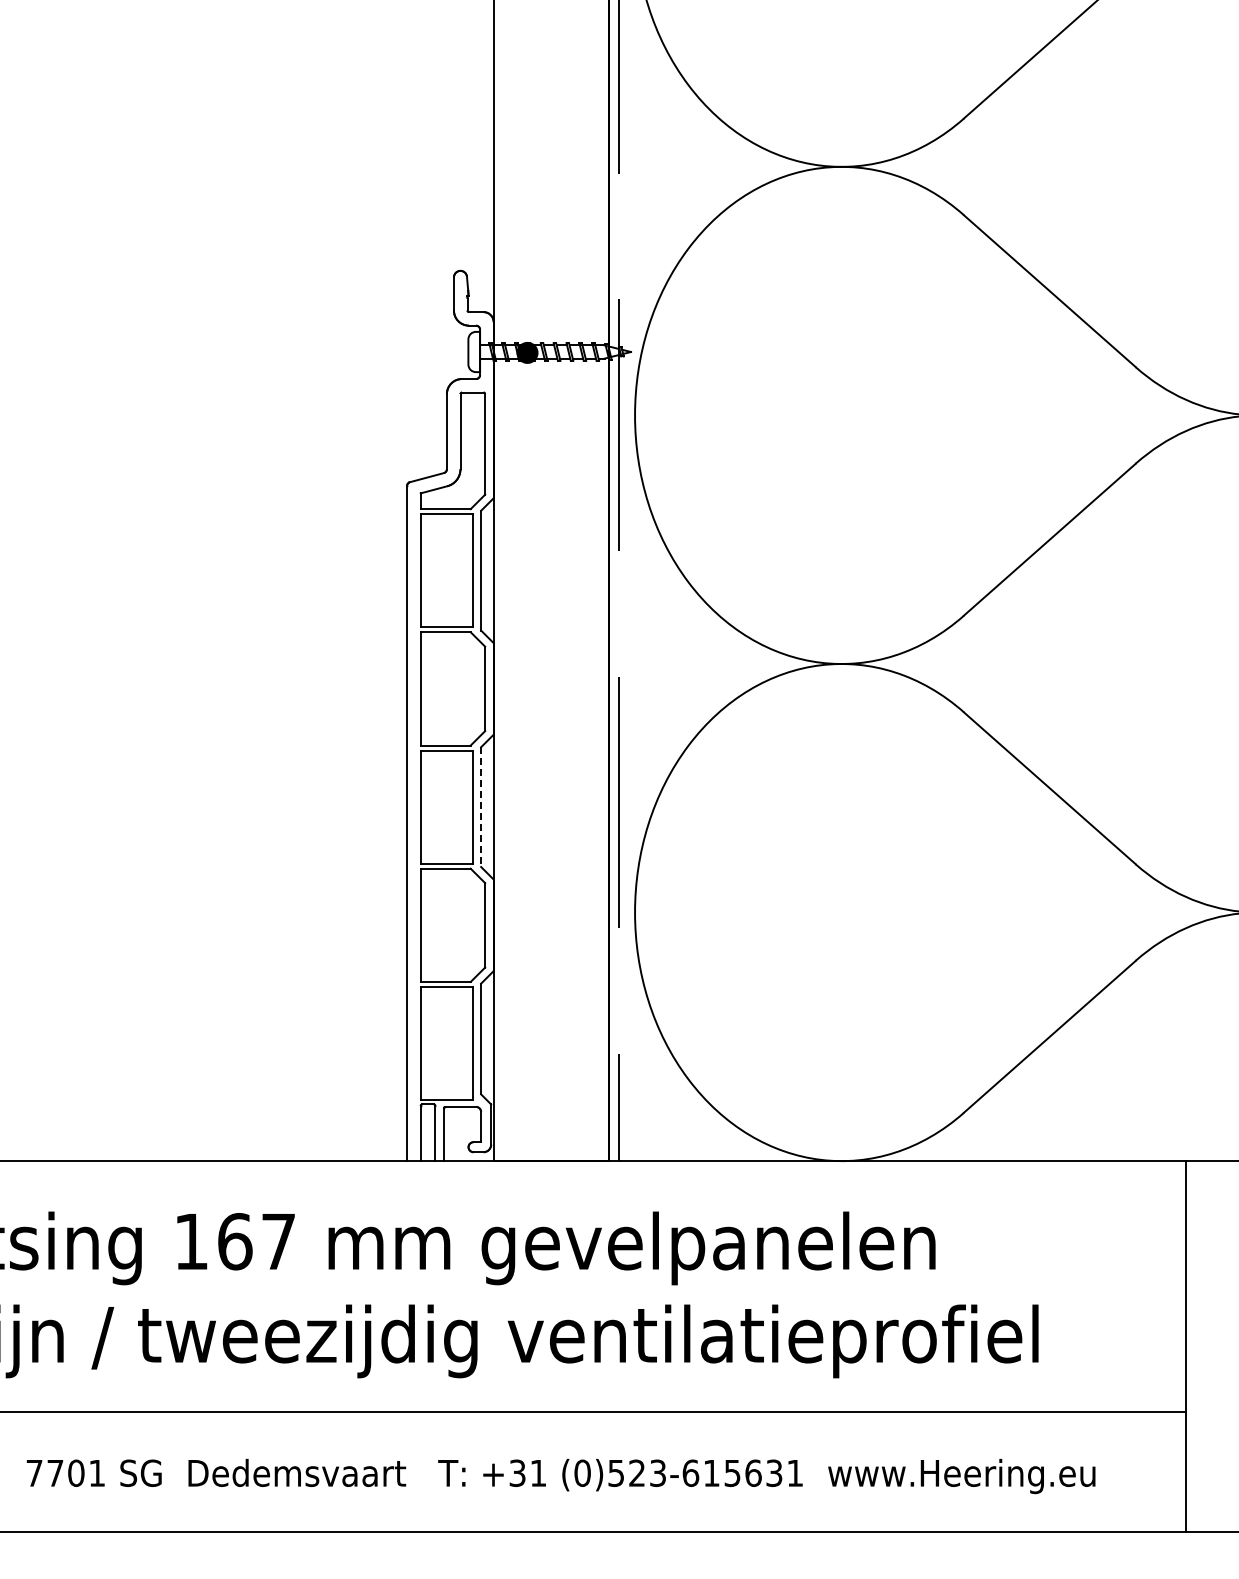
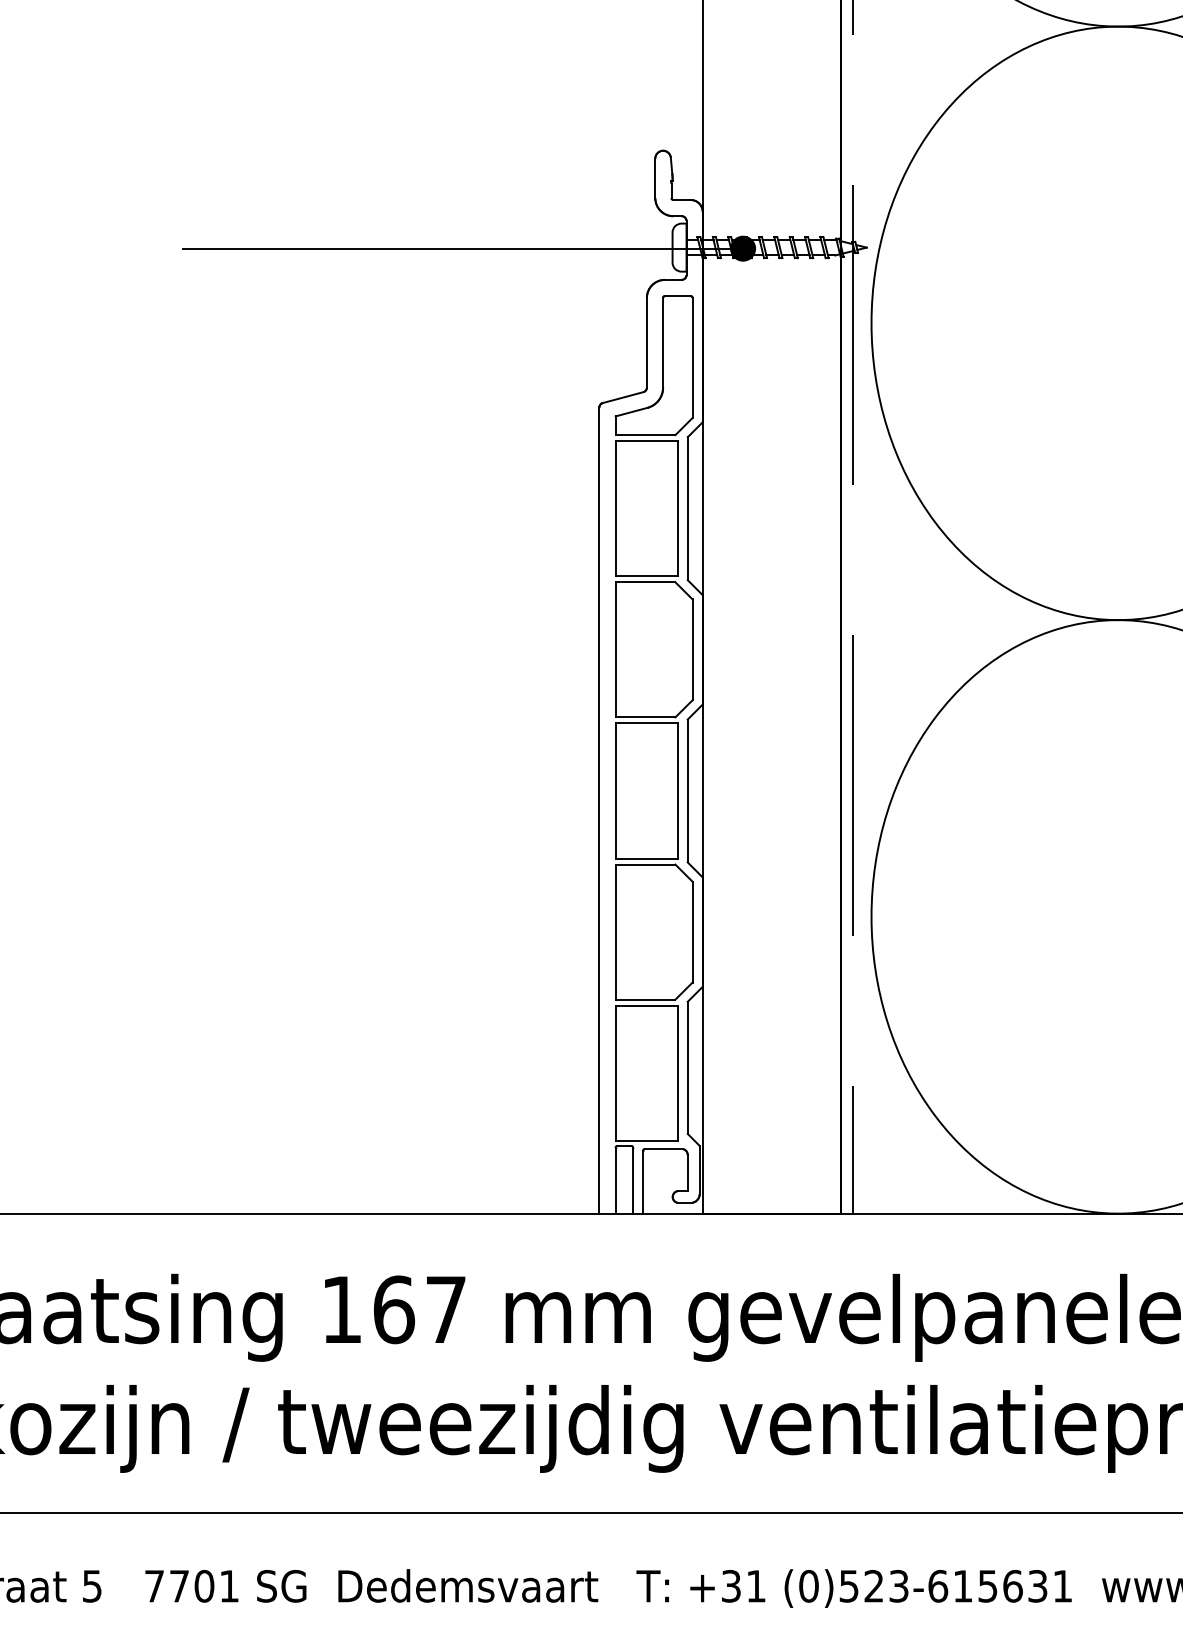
line: (292, 352) -> (462, 248), added
line: (481, 807) -> (688, 791), dashed -> solid

